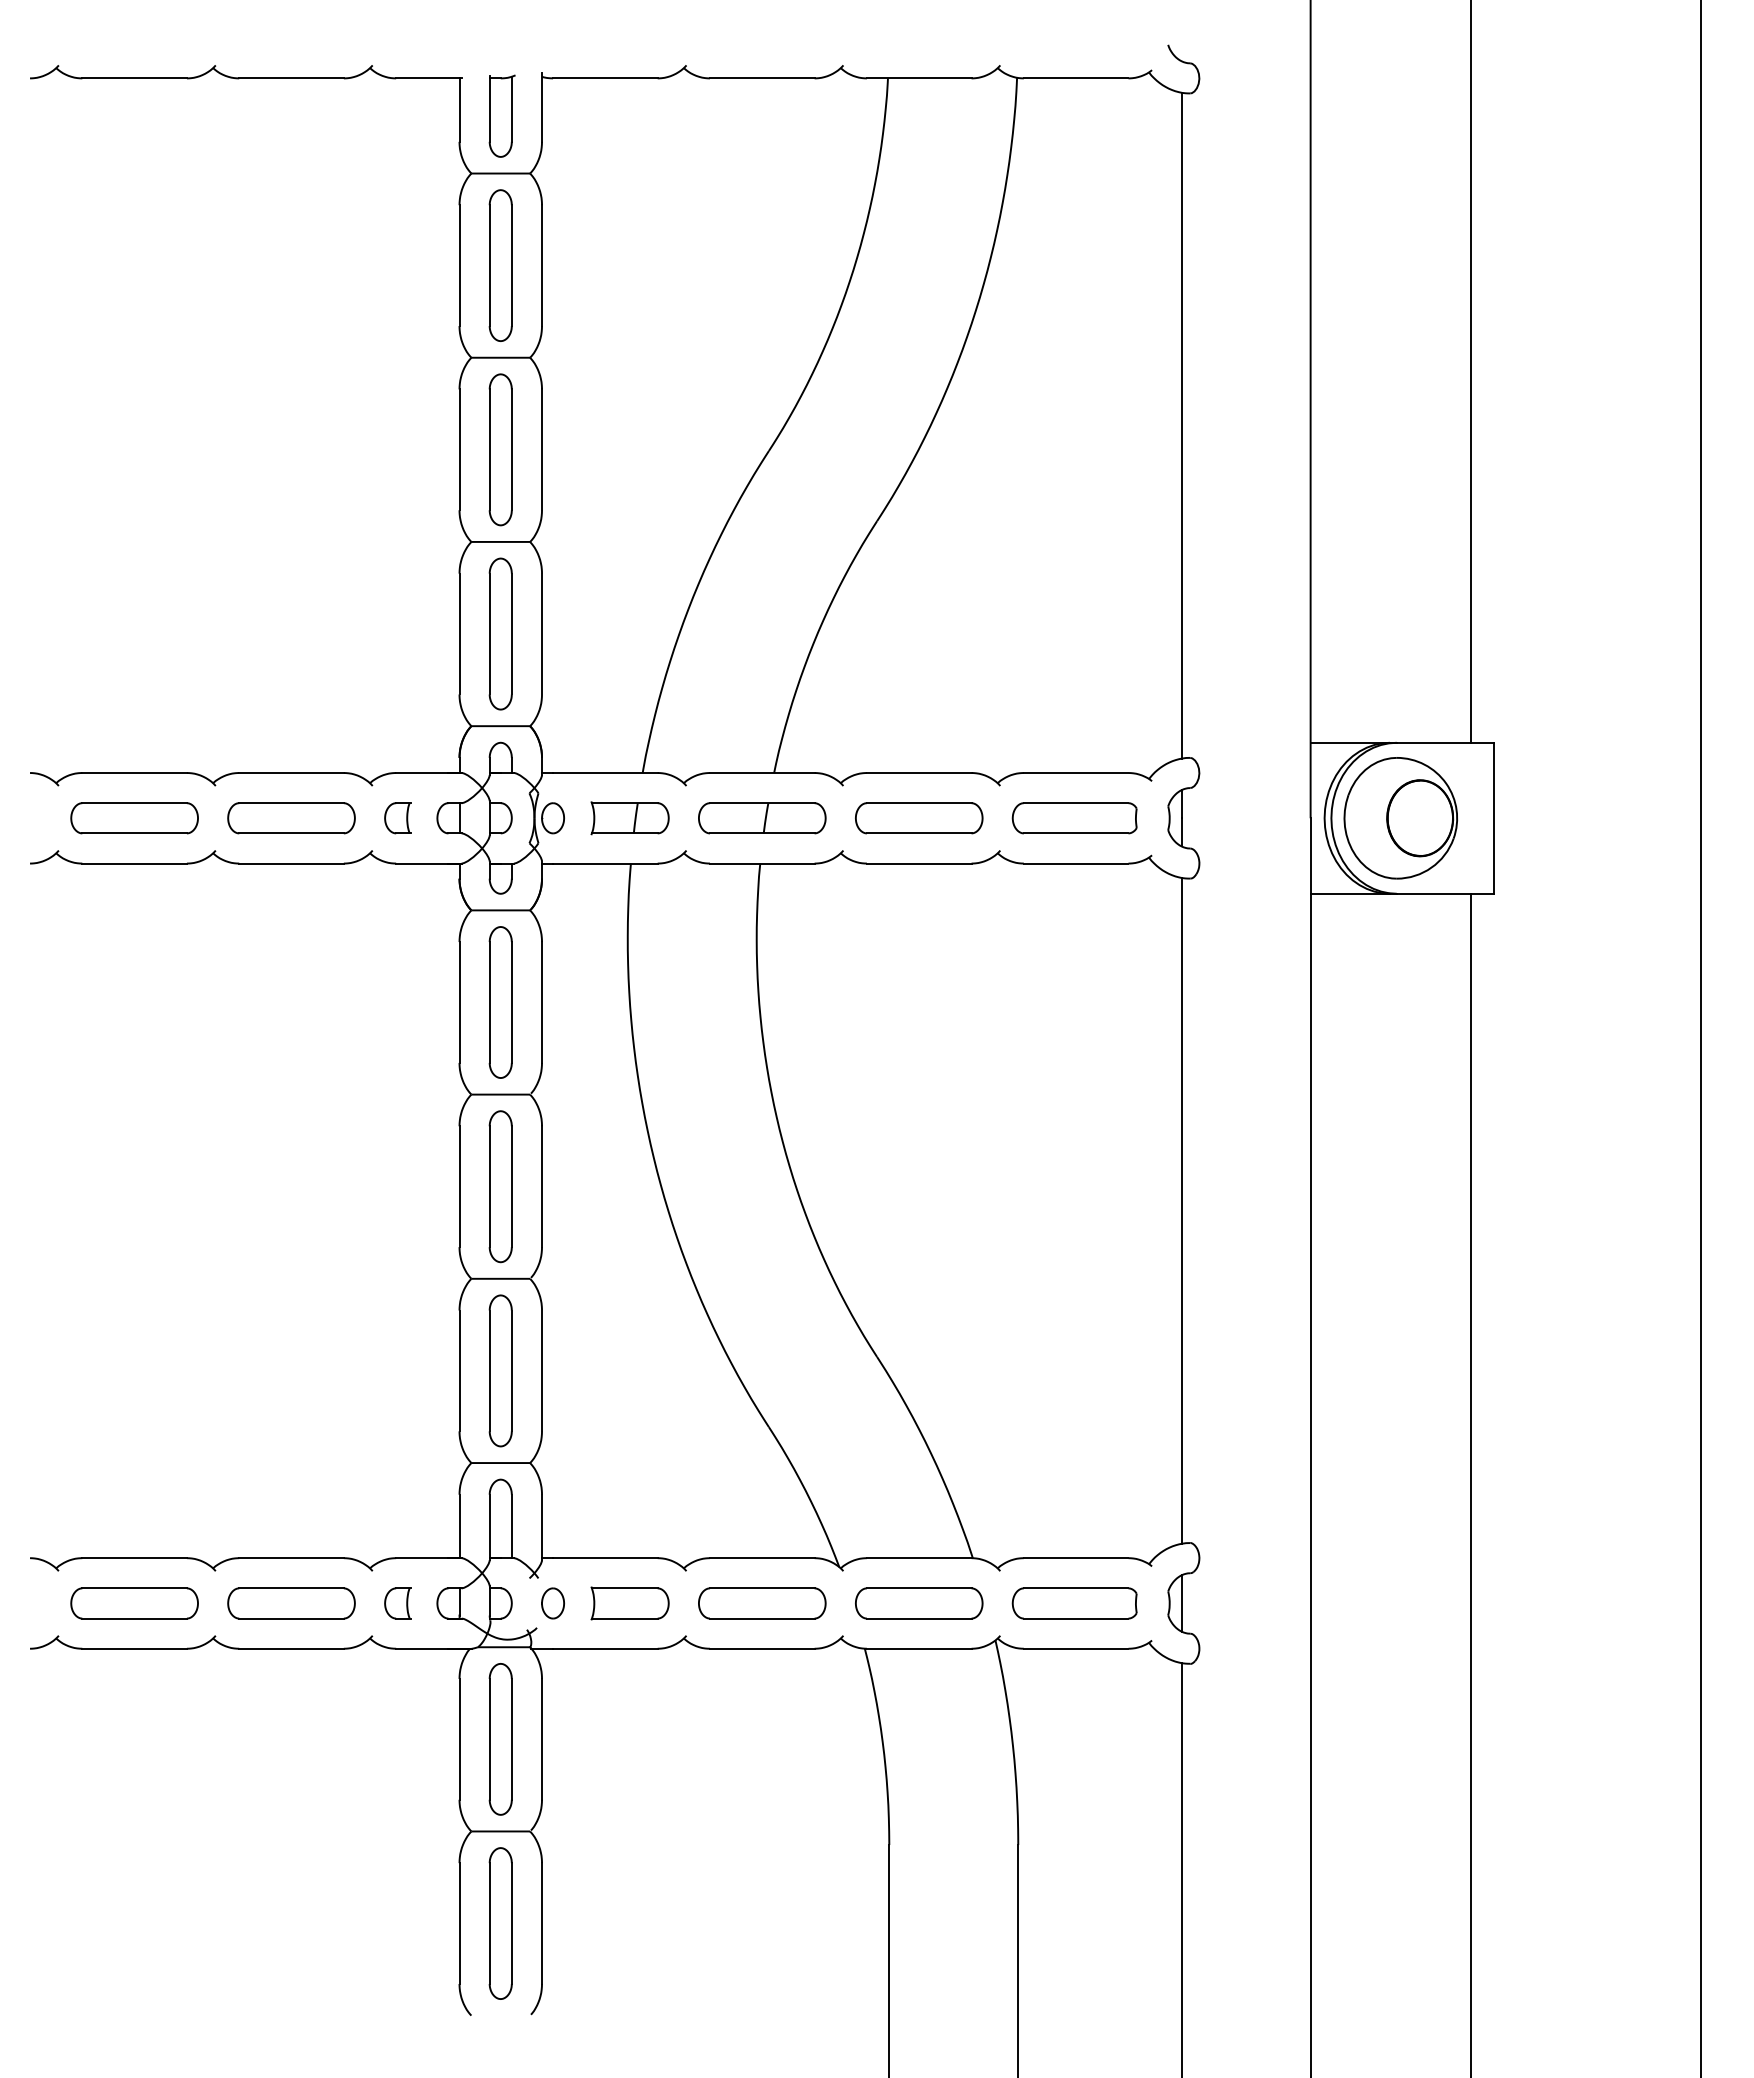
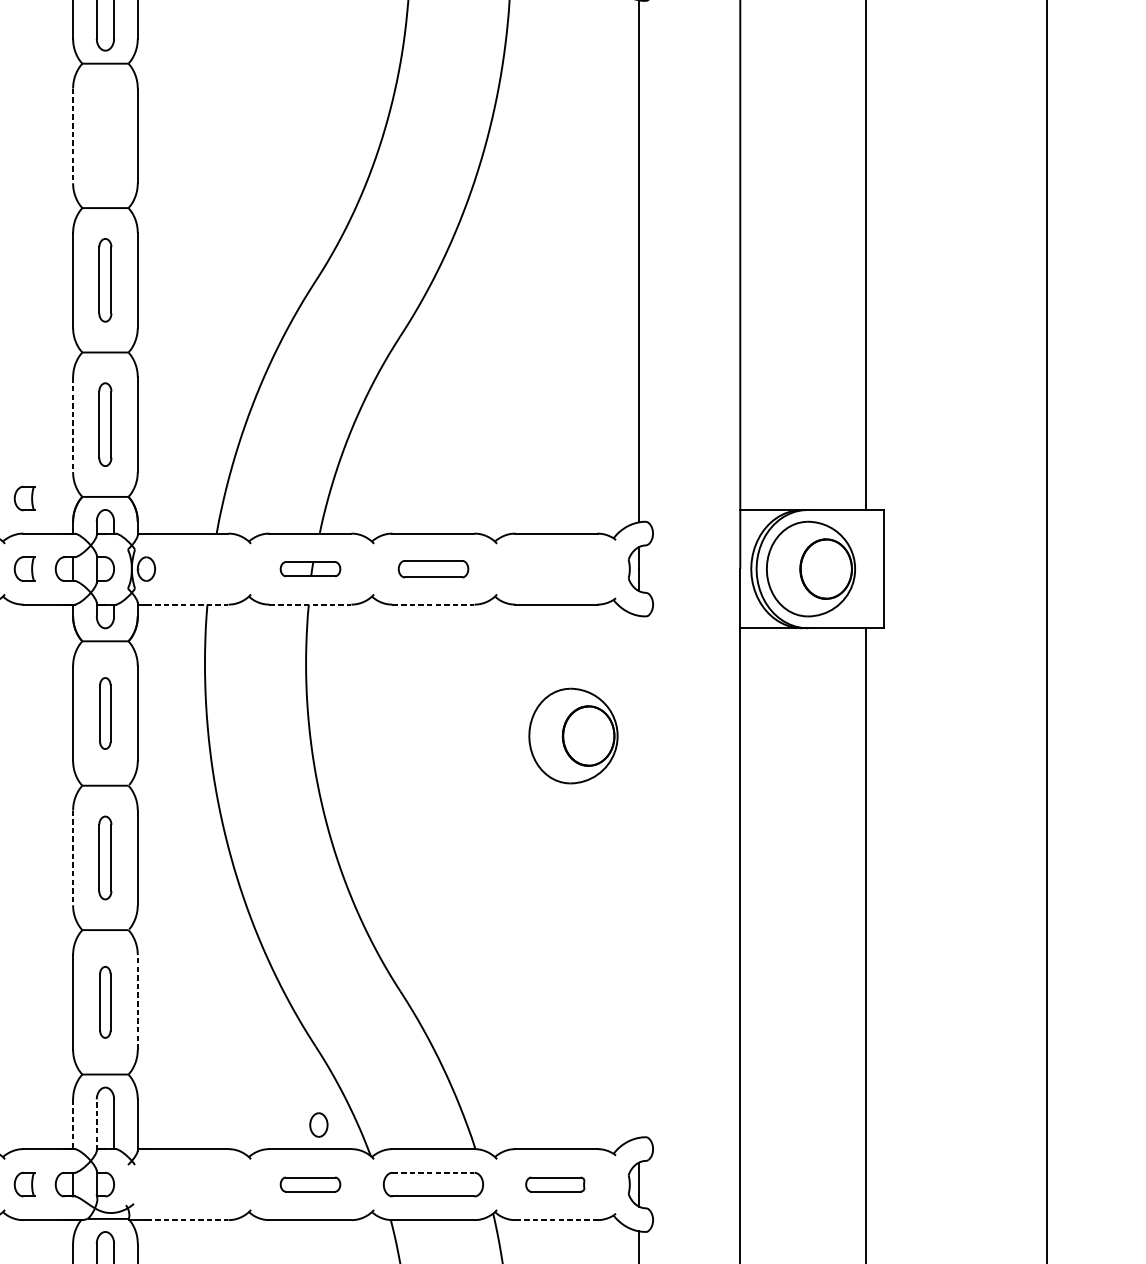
part: (500, 265) -> (105, 135), removed
line: (459, 266) -> (73, 136), solid -> dashed
part: (500, 449) -> (105, 280), size x0.7
part: (500, 633) -> (105, 424), size x0.7
line: (459, 634) -> (73, 425), solid -> dashed
part: (397, 728) -> (24, 498), added
part: (629, 818) -> (206, 569), removed
part: (762, 818) -> (310, 569), size x0.6
part: (919, 818) -> (433, 569), size x0.7
part: (1074, 818) -> (555, 569), removed
line: (605, 863) -> (187, 604), solid -> dashed
line: (762, 863) -> (310, 604), solid -> dashed
line: (919, 863) -> (433, 604), solid -> dashed
part: (500, 1002) -> (105, 713), size x0.6
part: (1097, 1031) -> (573, 736), added
part: (500, 1186) -> (105, 857), size x0.7
line: (459, 1187) -> (73, 858), solid -> dashed
line: (1181, 1210) -> (639, 876), removed
part: (500, 1370) -> (105, 1002), size x0.6
line: (542, 1370) -> (138, 1002), solid -> dashed
line: (459, 1526) -> (73, 1124), solid -> dashed
line: (489, 1527) -> (96, 1125), solid -> dashed
line: (919, 1588) -> (433, 1172), solid -> dashed
part: (552, 1603) -> (318, 1125), moved
part: (629, 1603) -> (206, 1184), removed
part: (762, 1603) -> (310, 1184), size x0.6
part: (1074, 1603) -> (555, 1184), size x0.6
line: (605, 1648) -> (187, 1219), solid -> dashed
line: (1076, 1648) -> (556, 1219), solid -> dashed

